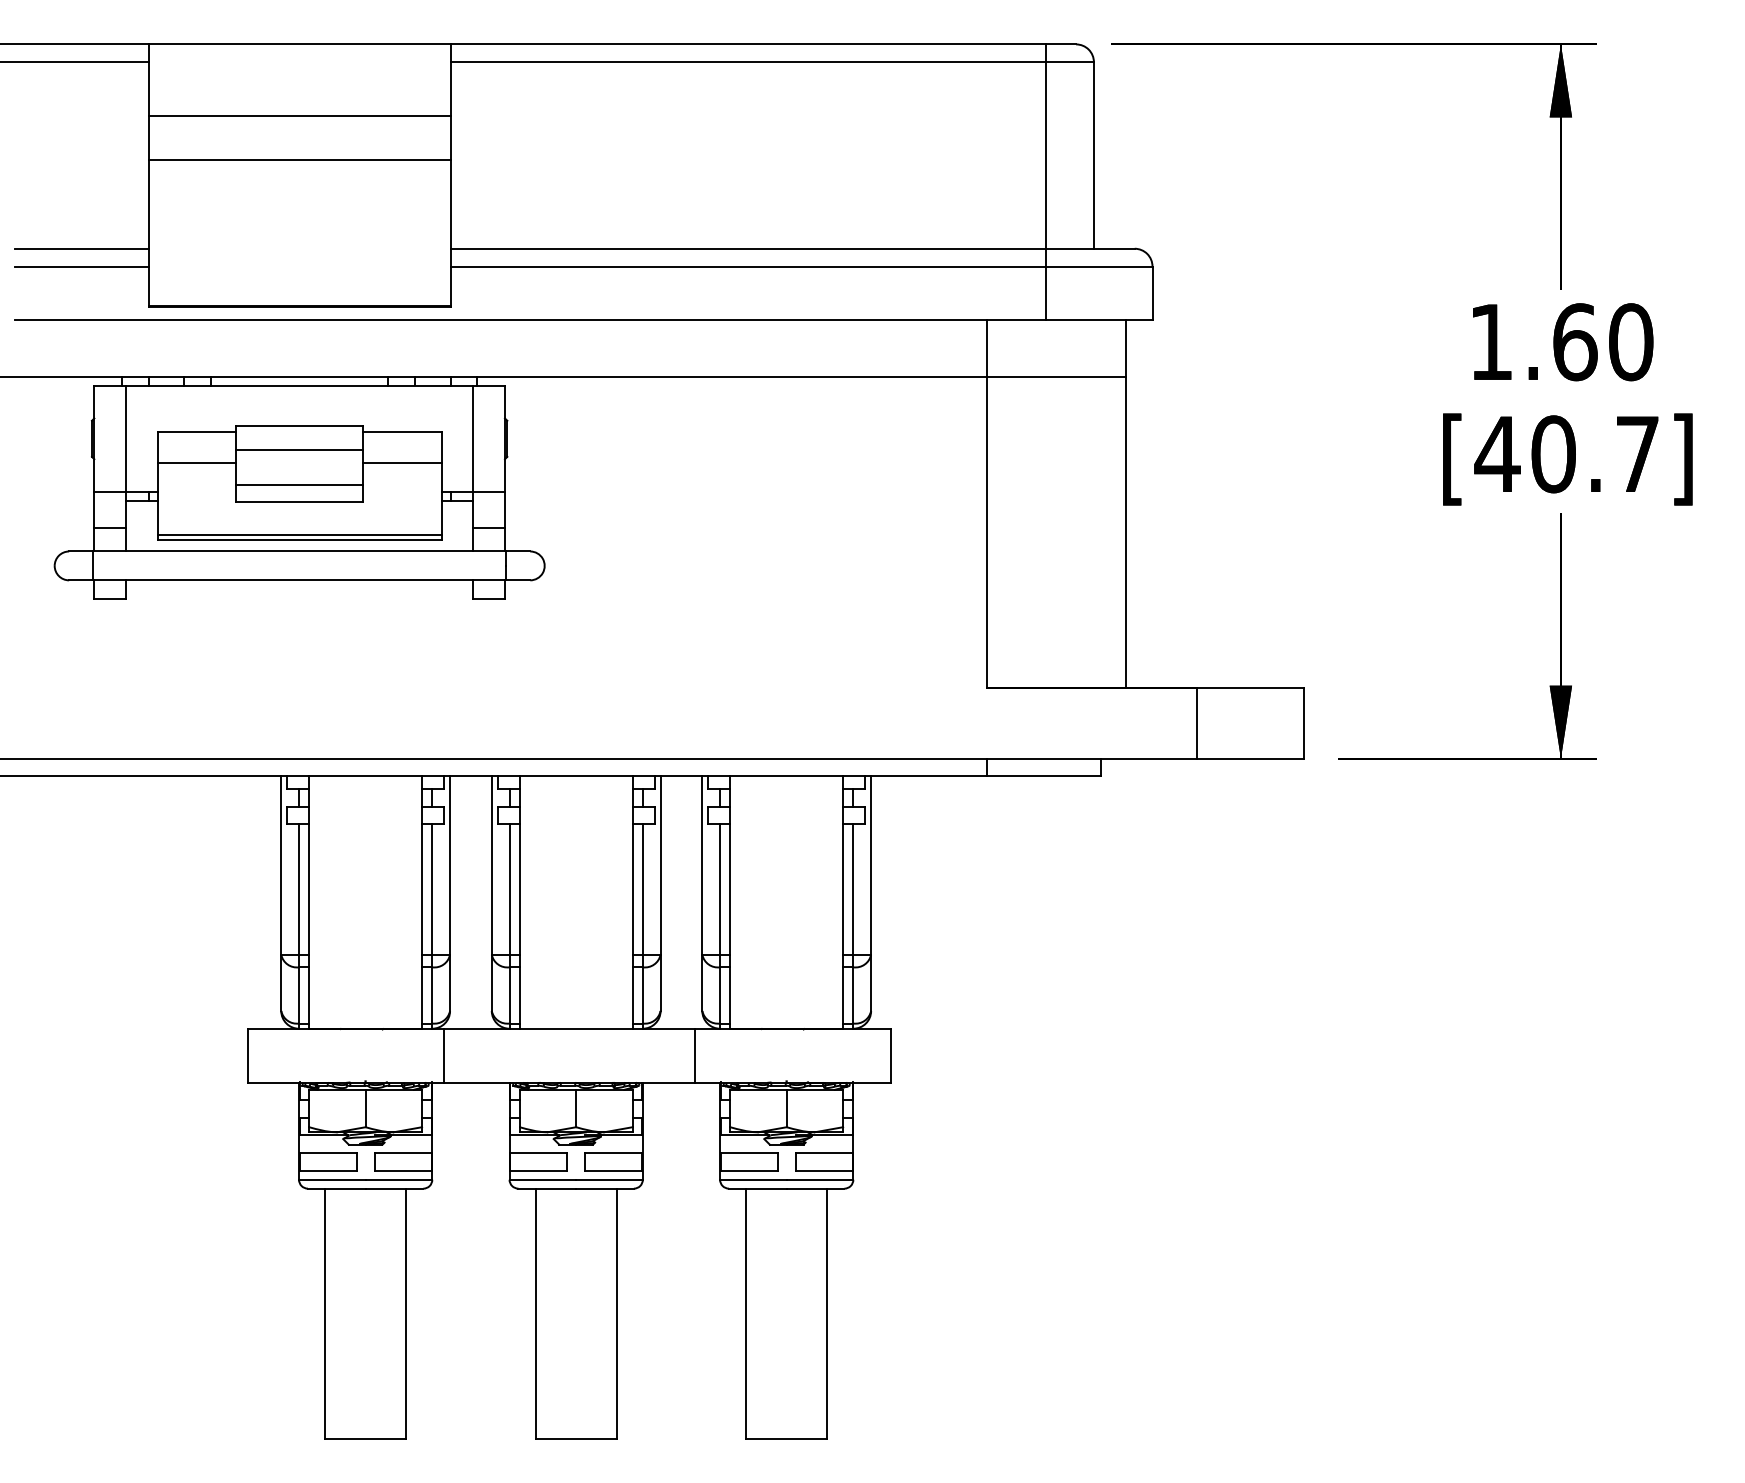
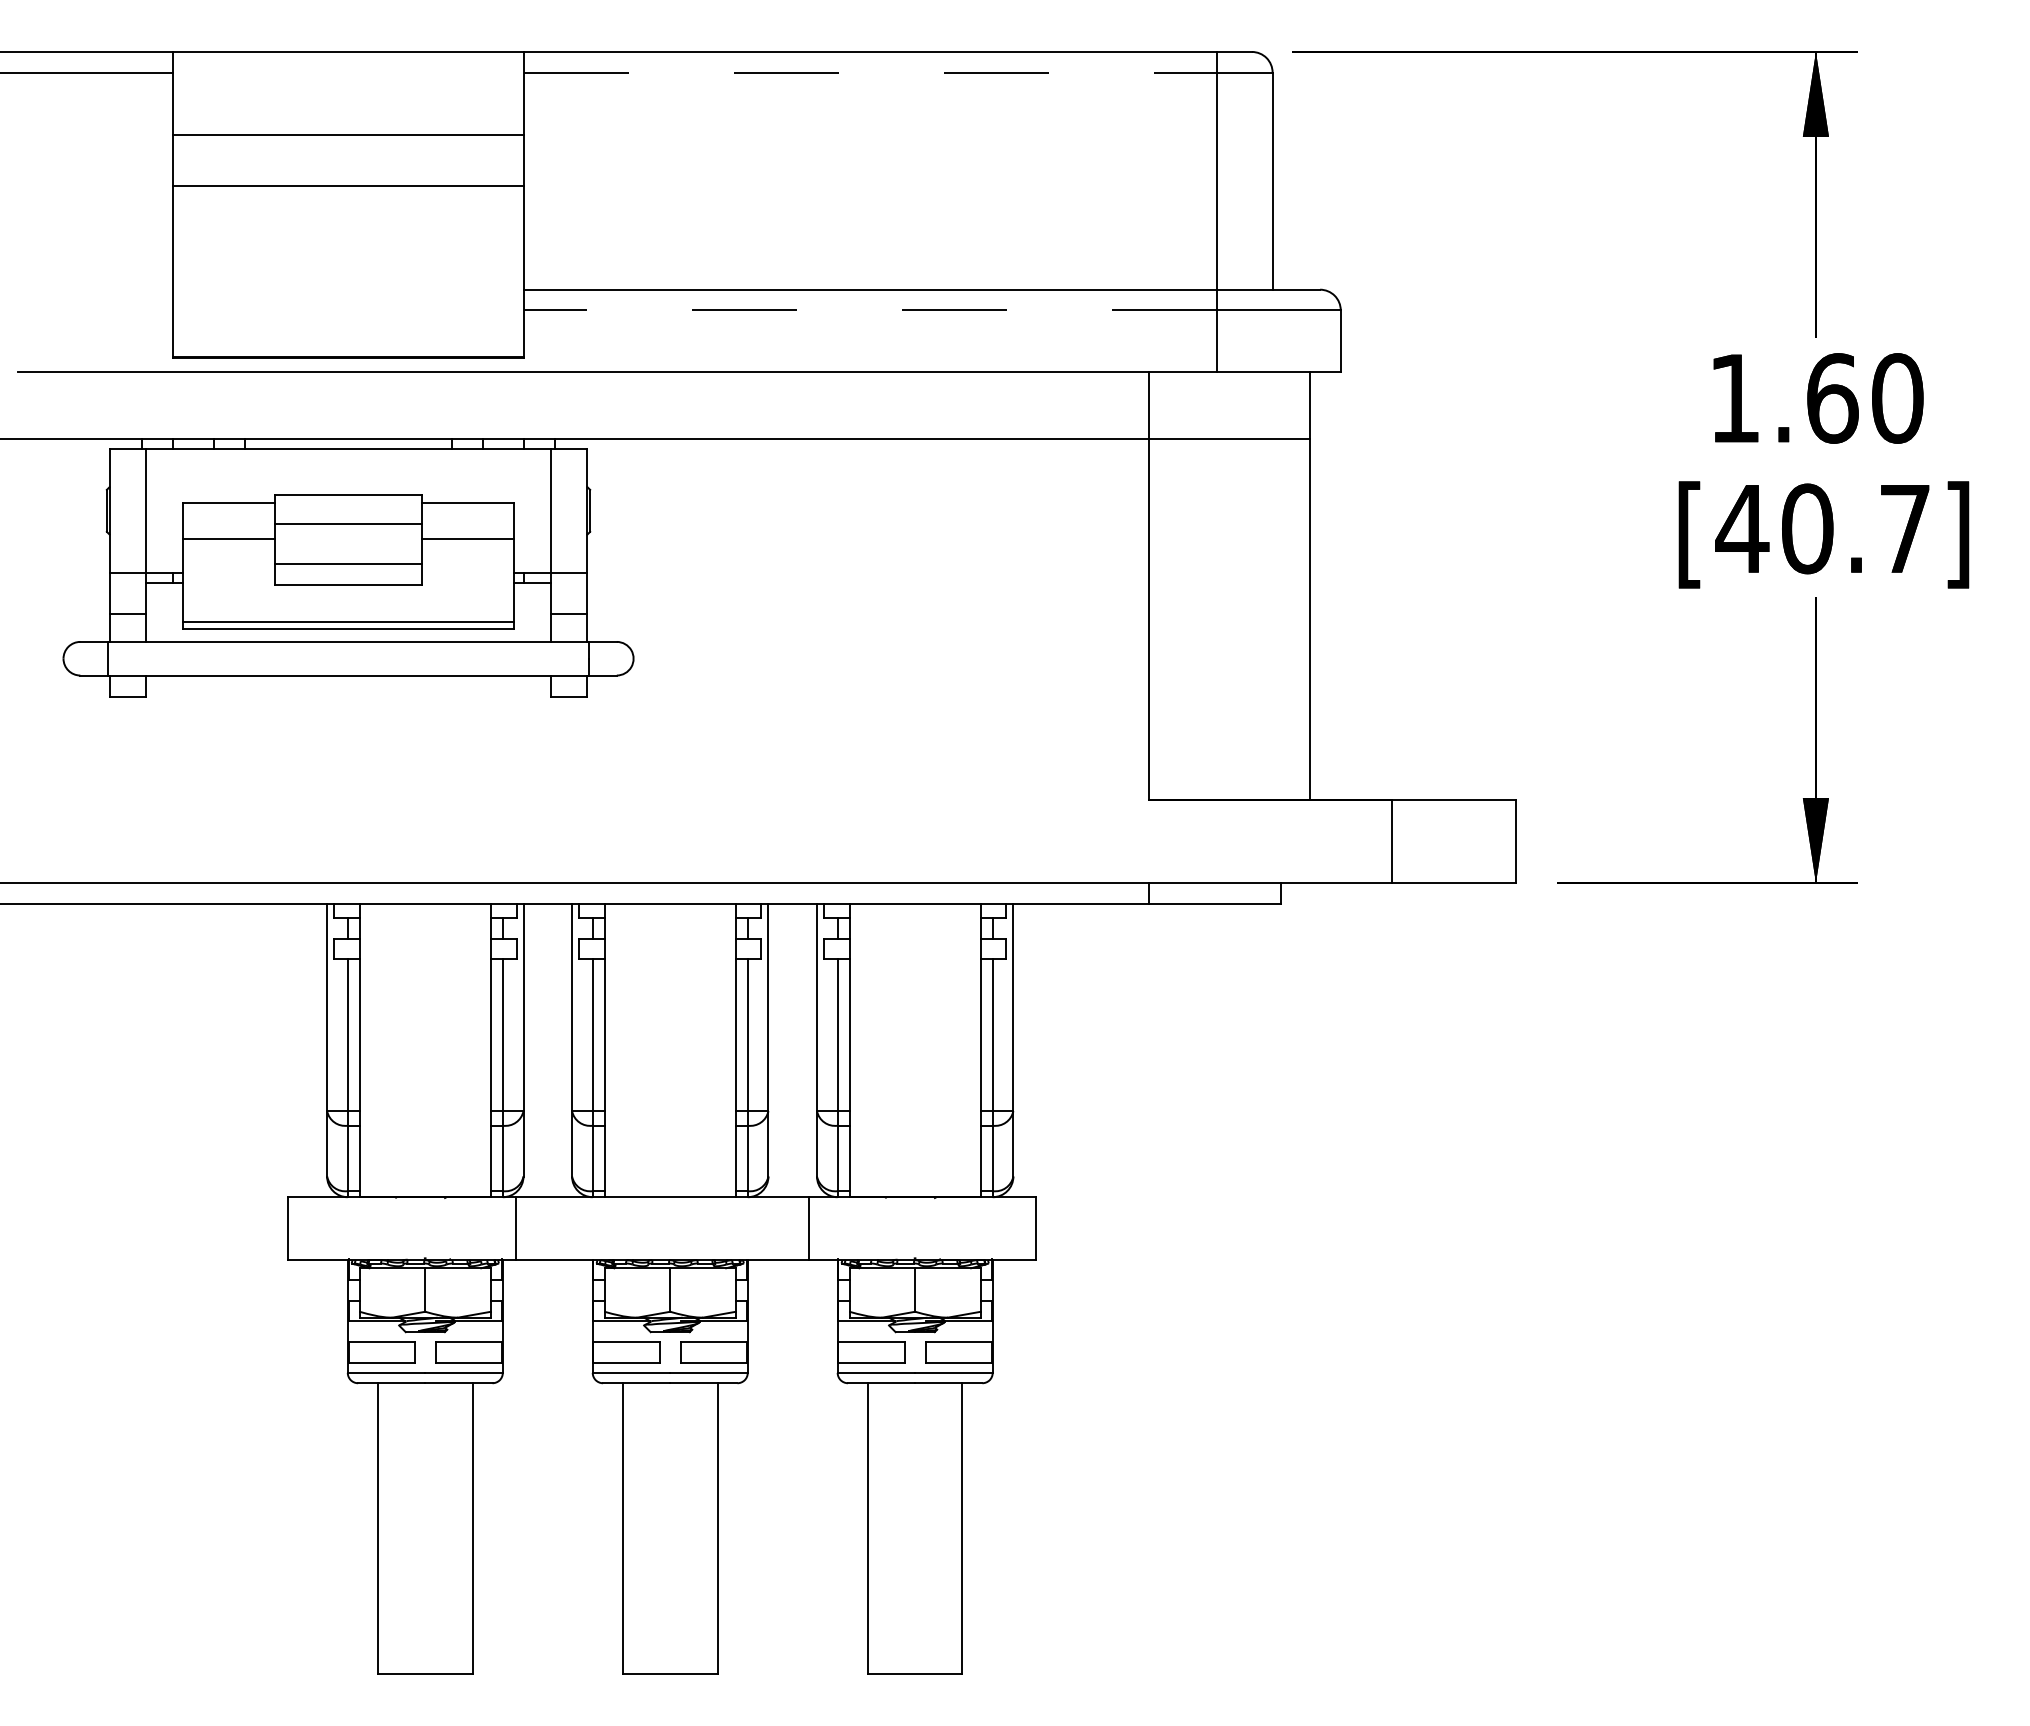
line: (748, 62) -> (870, 72), solid -> dashed
line: (81, 248) -> (94, 289), removed
line: (81, 266) -> (94, 310), removed
line: (747, 266) -> (869, 310), solid -> dashed

